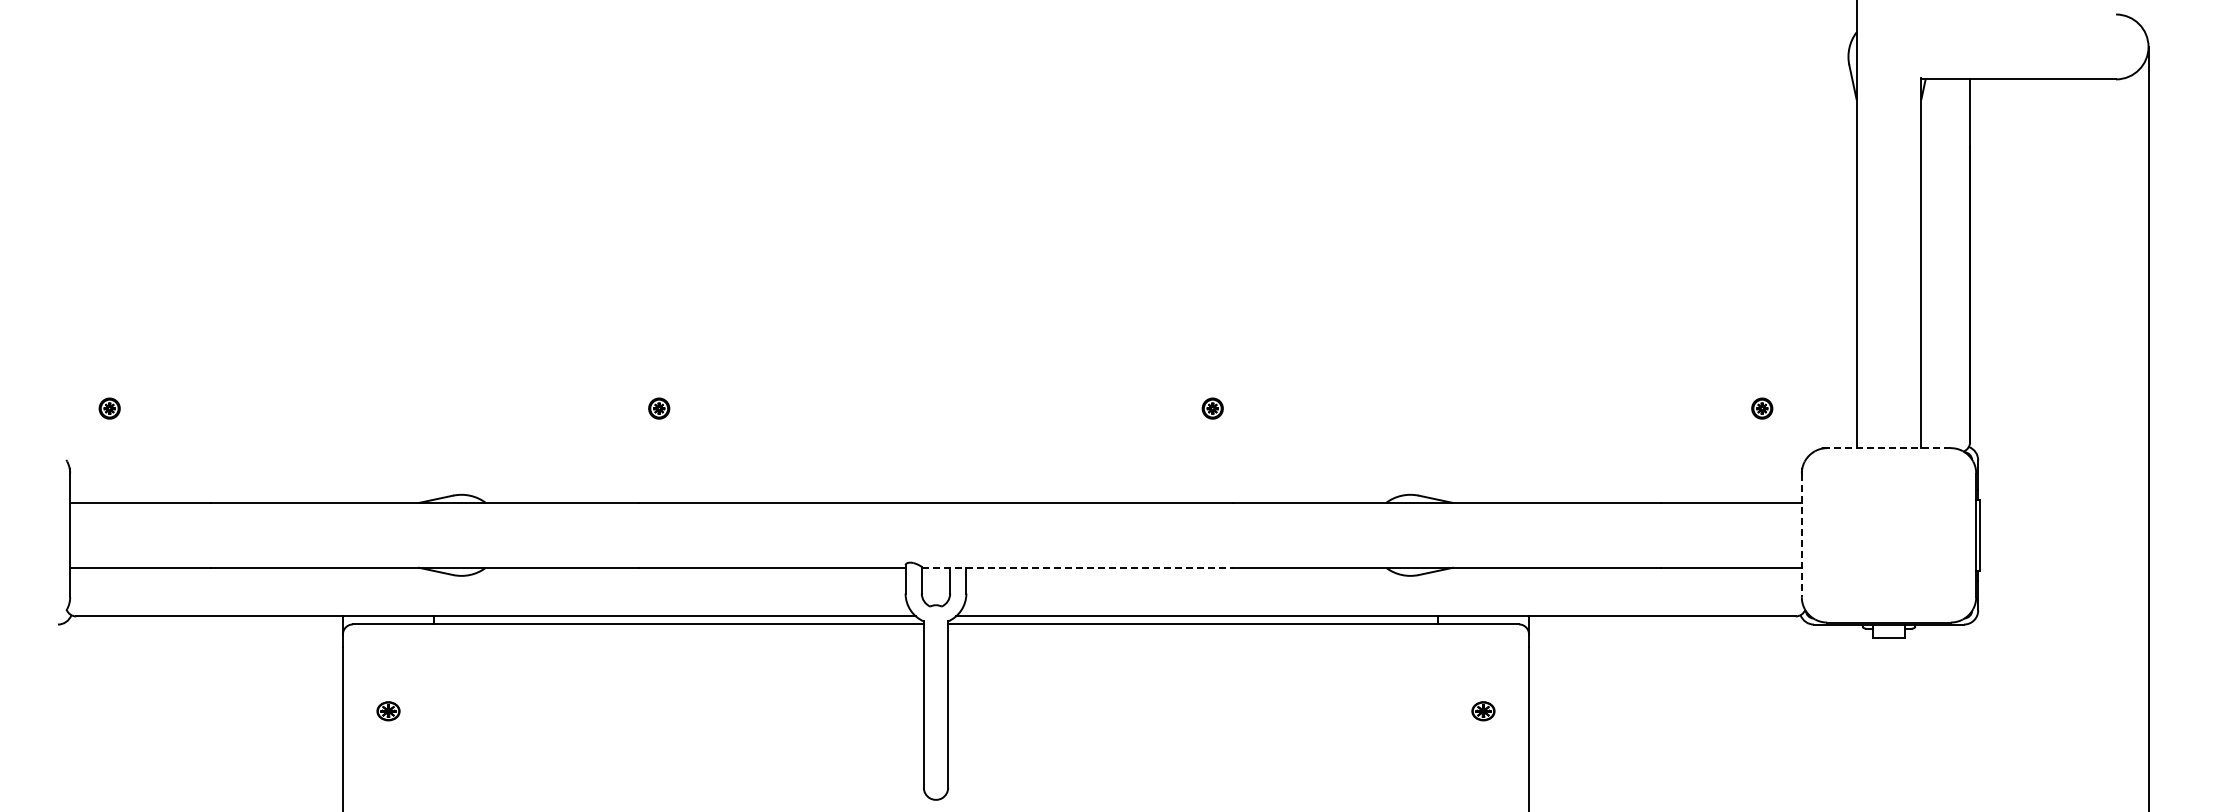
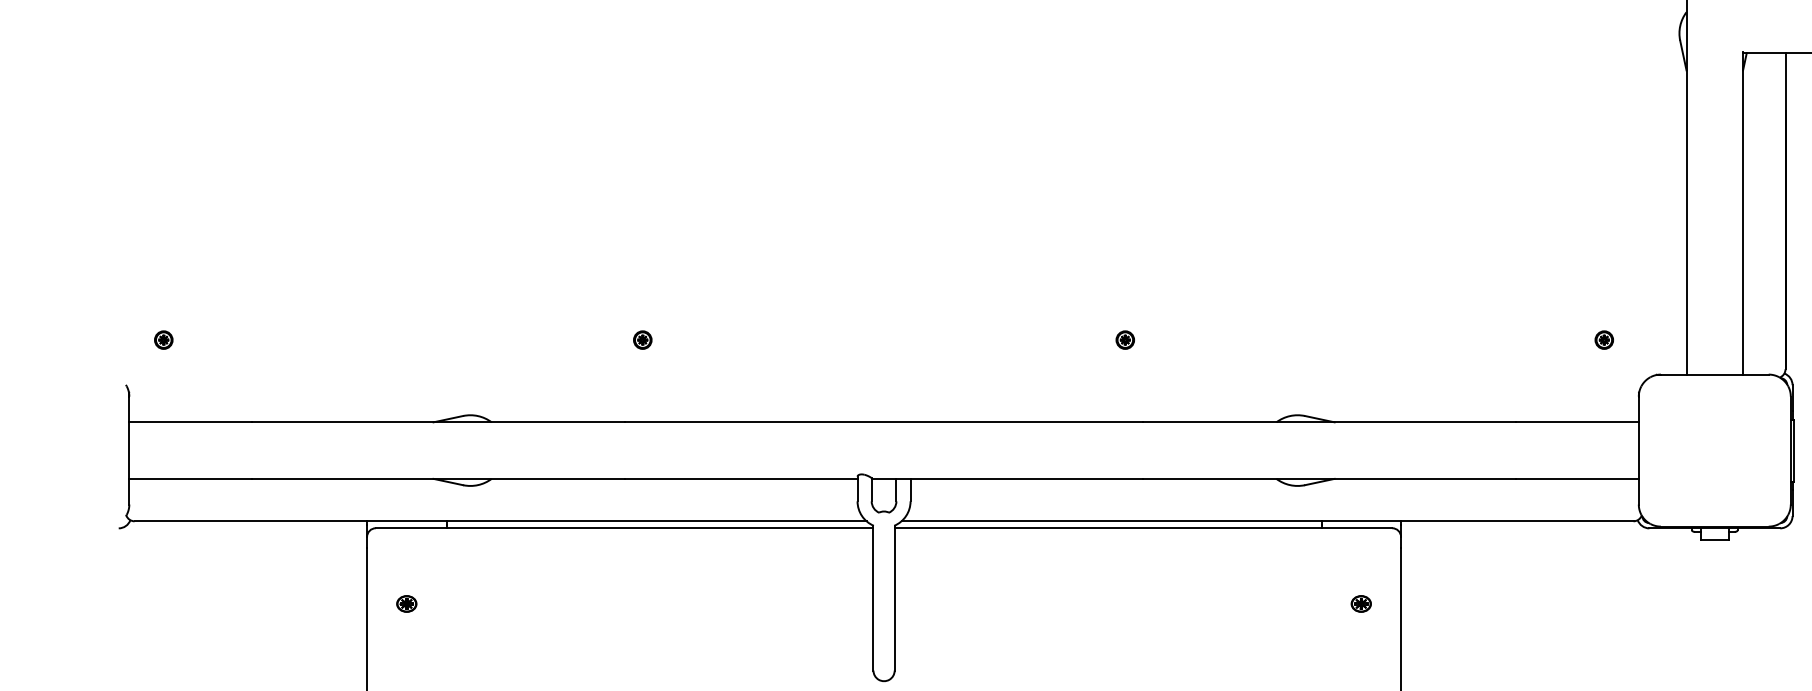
line: (1889, 448) -> (1715, 374), dashed -> solid
line: (1801, 535) -> (1638, 450), dashed -> solid
line: (1077, 567) -> (1007, 478), dashed -> solid

